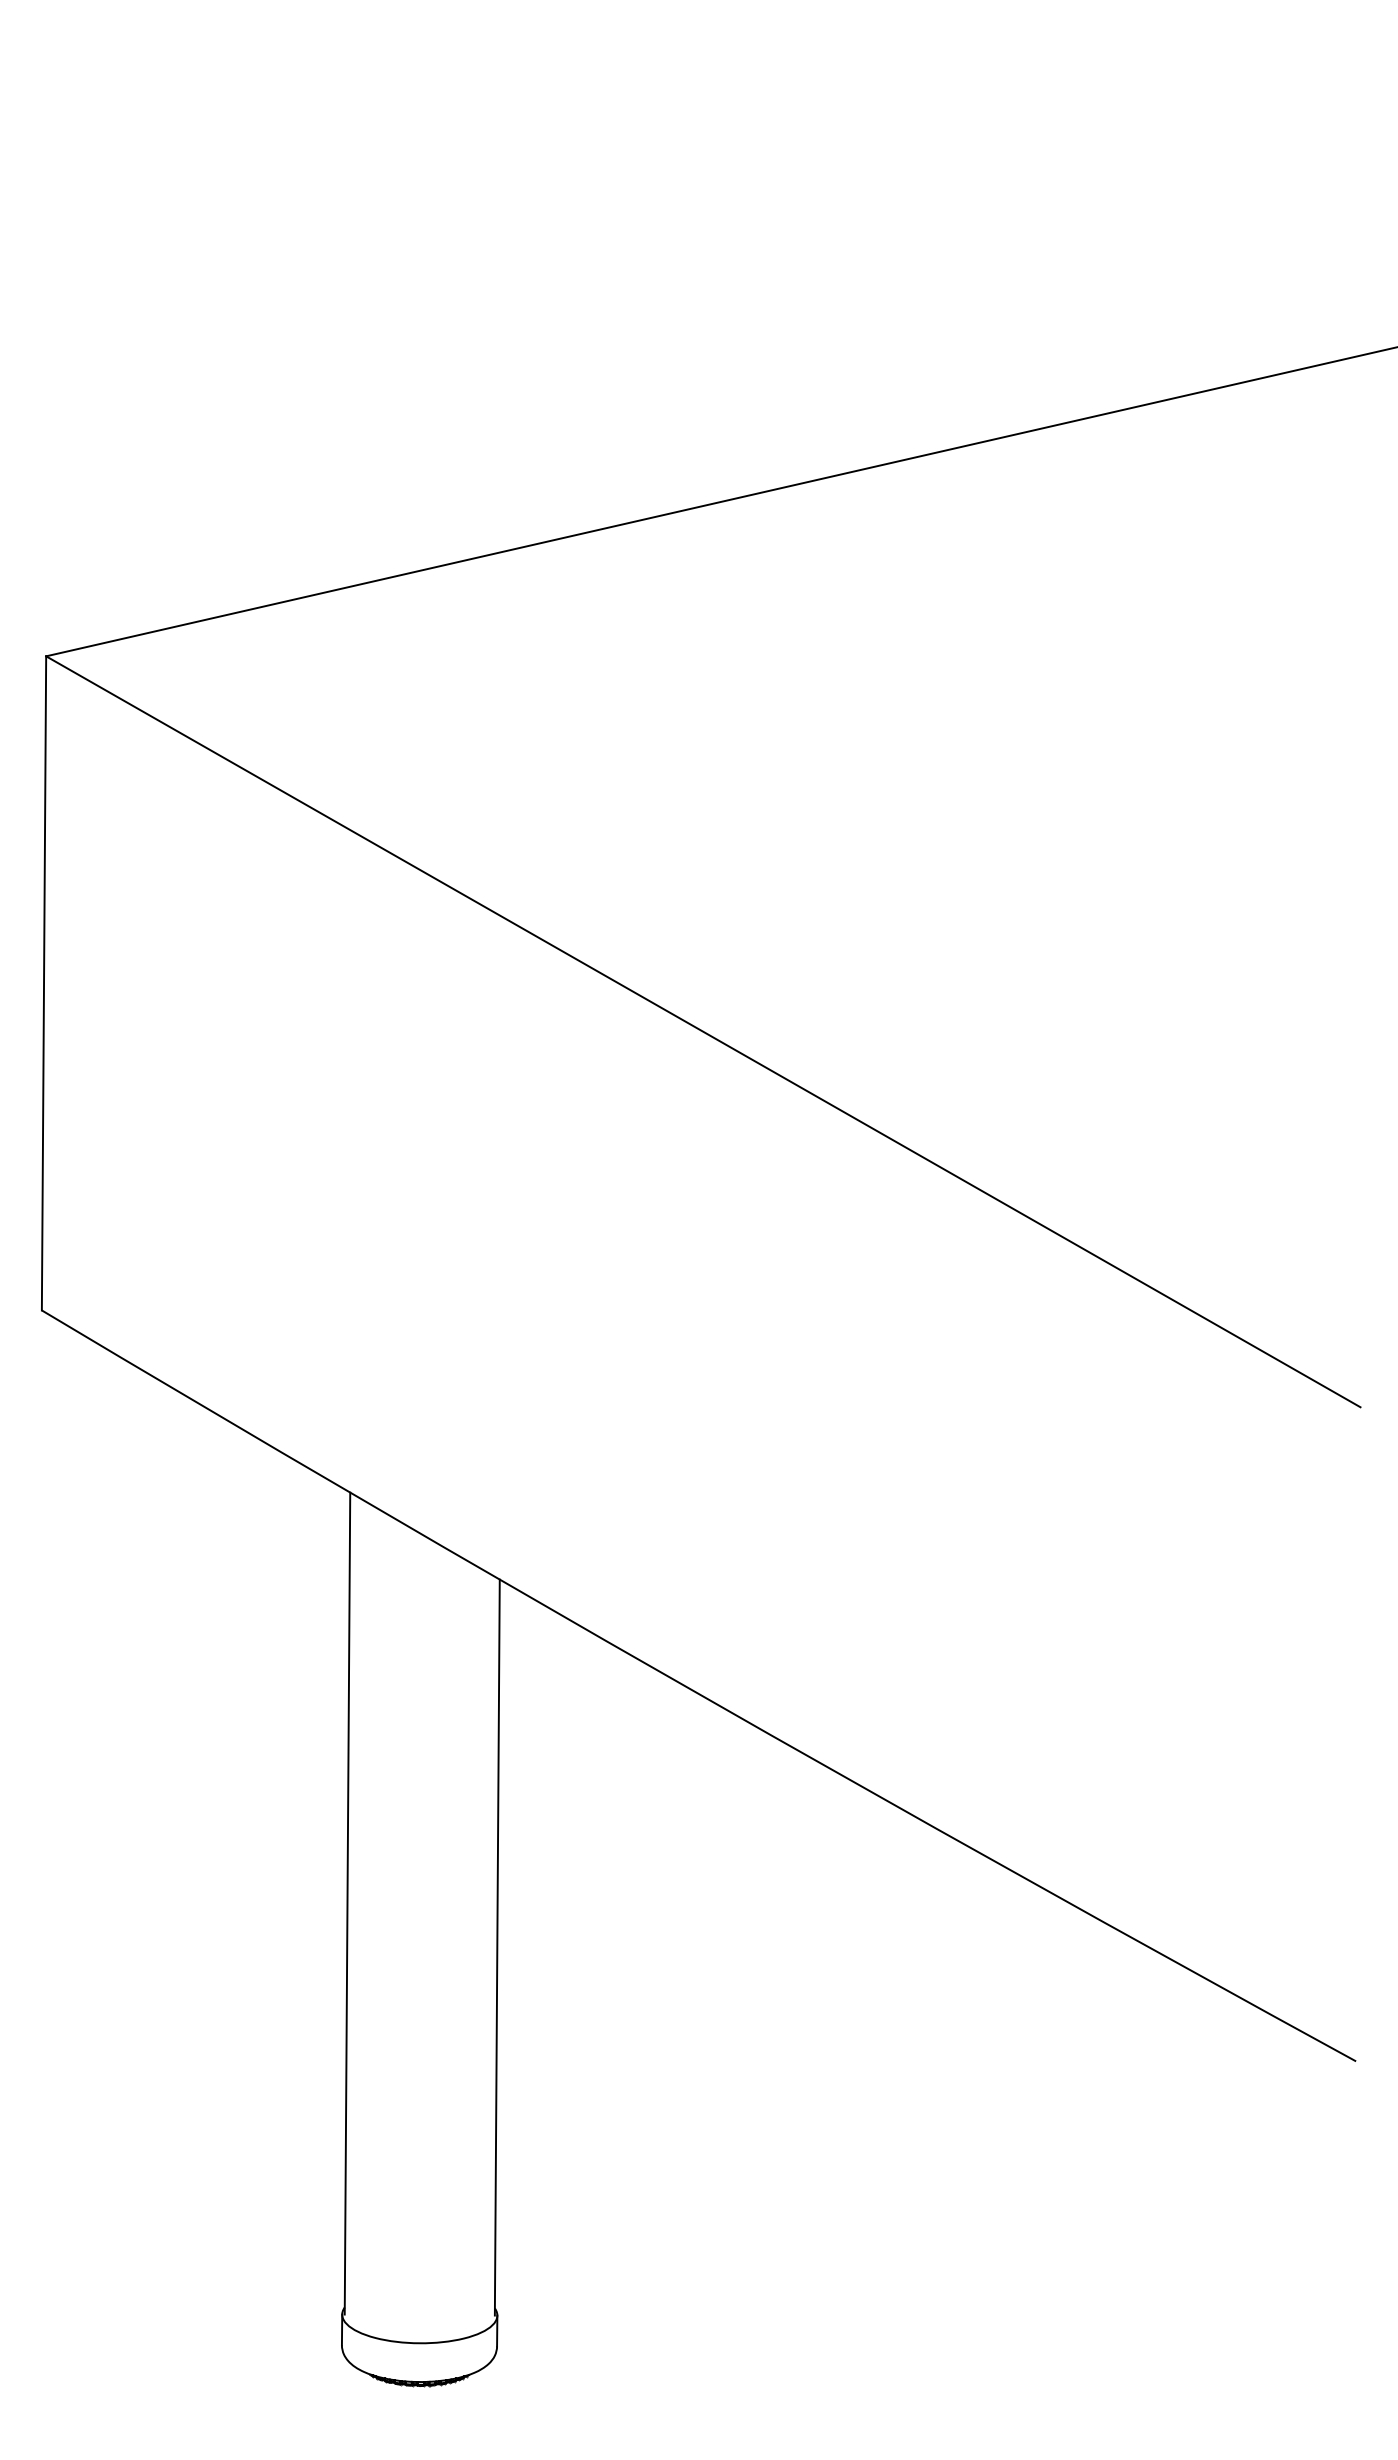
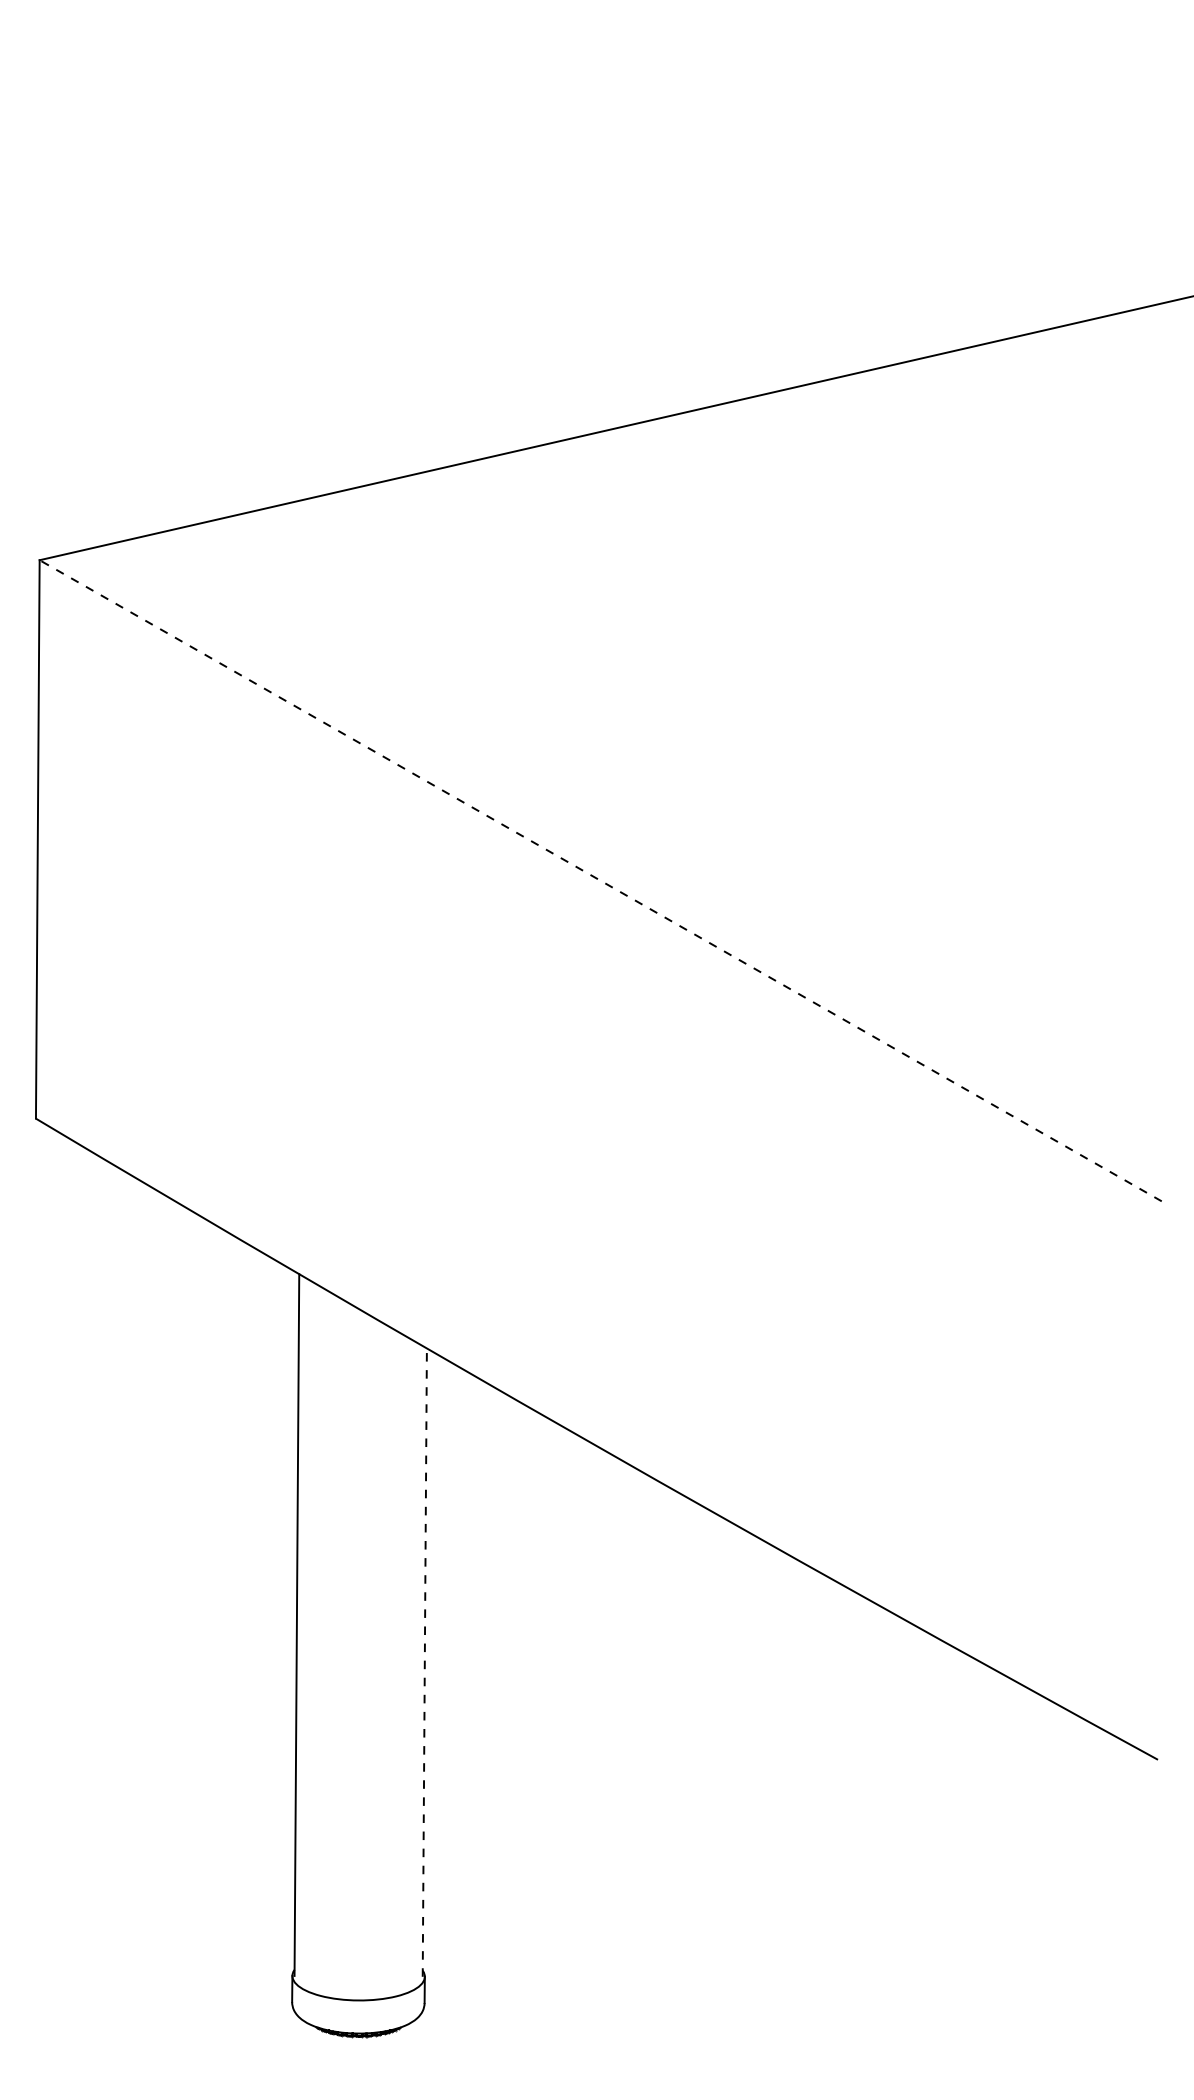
line: (703, 1031) -> (600, 880), solid -> dashed
line: (496, 1947) -> (424, 1662), solid -> dashed

